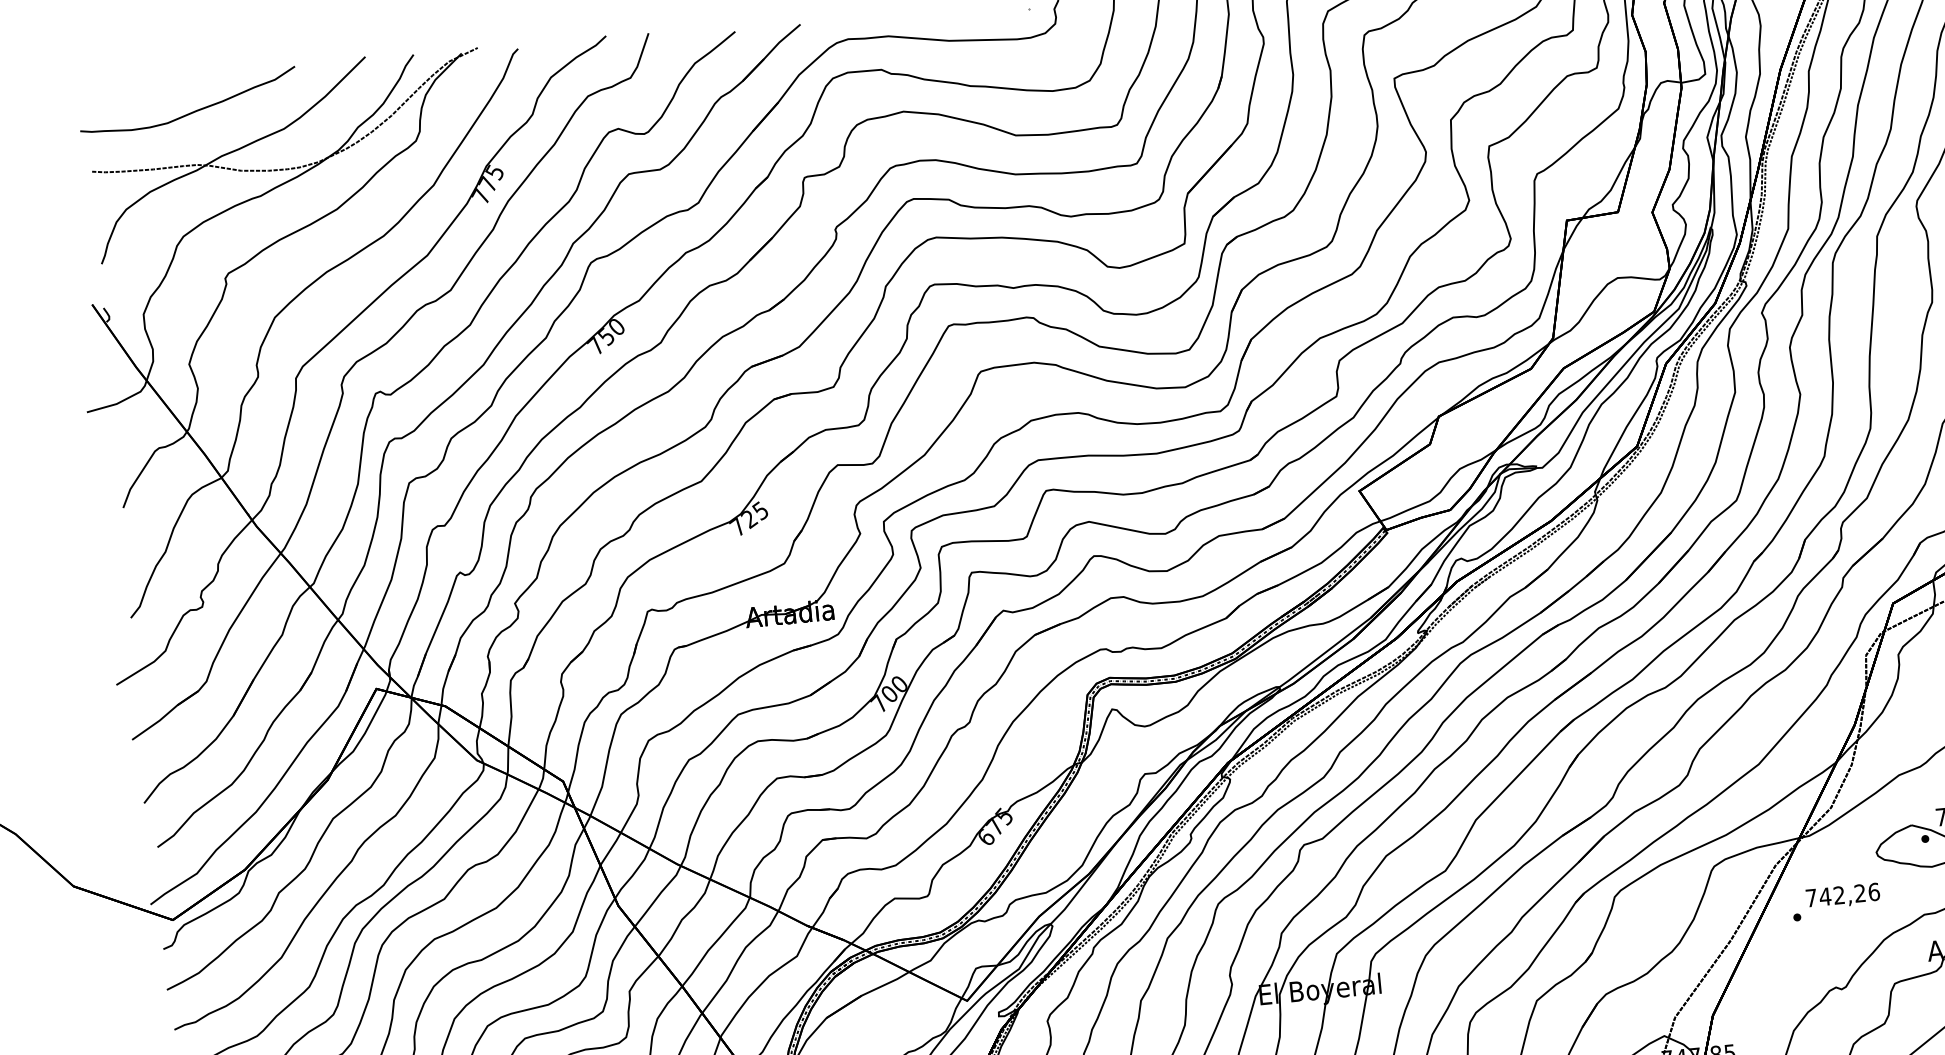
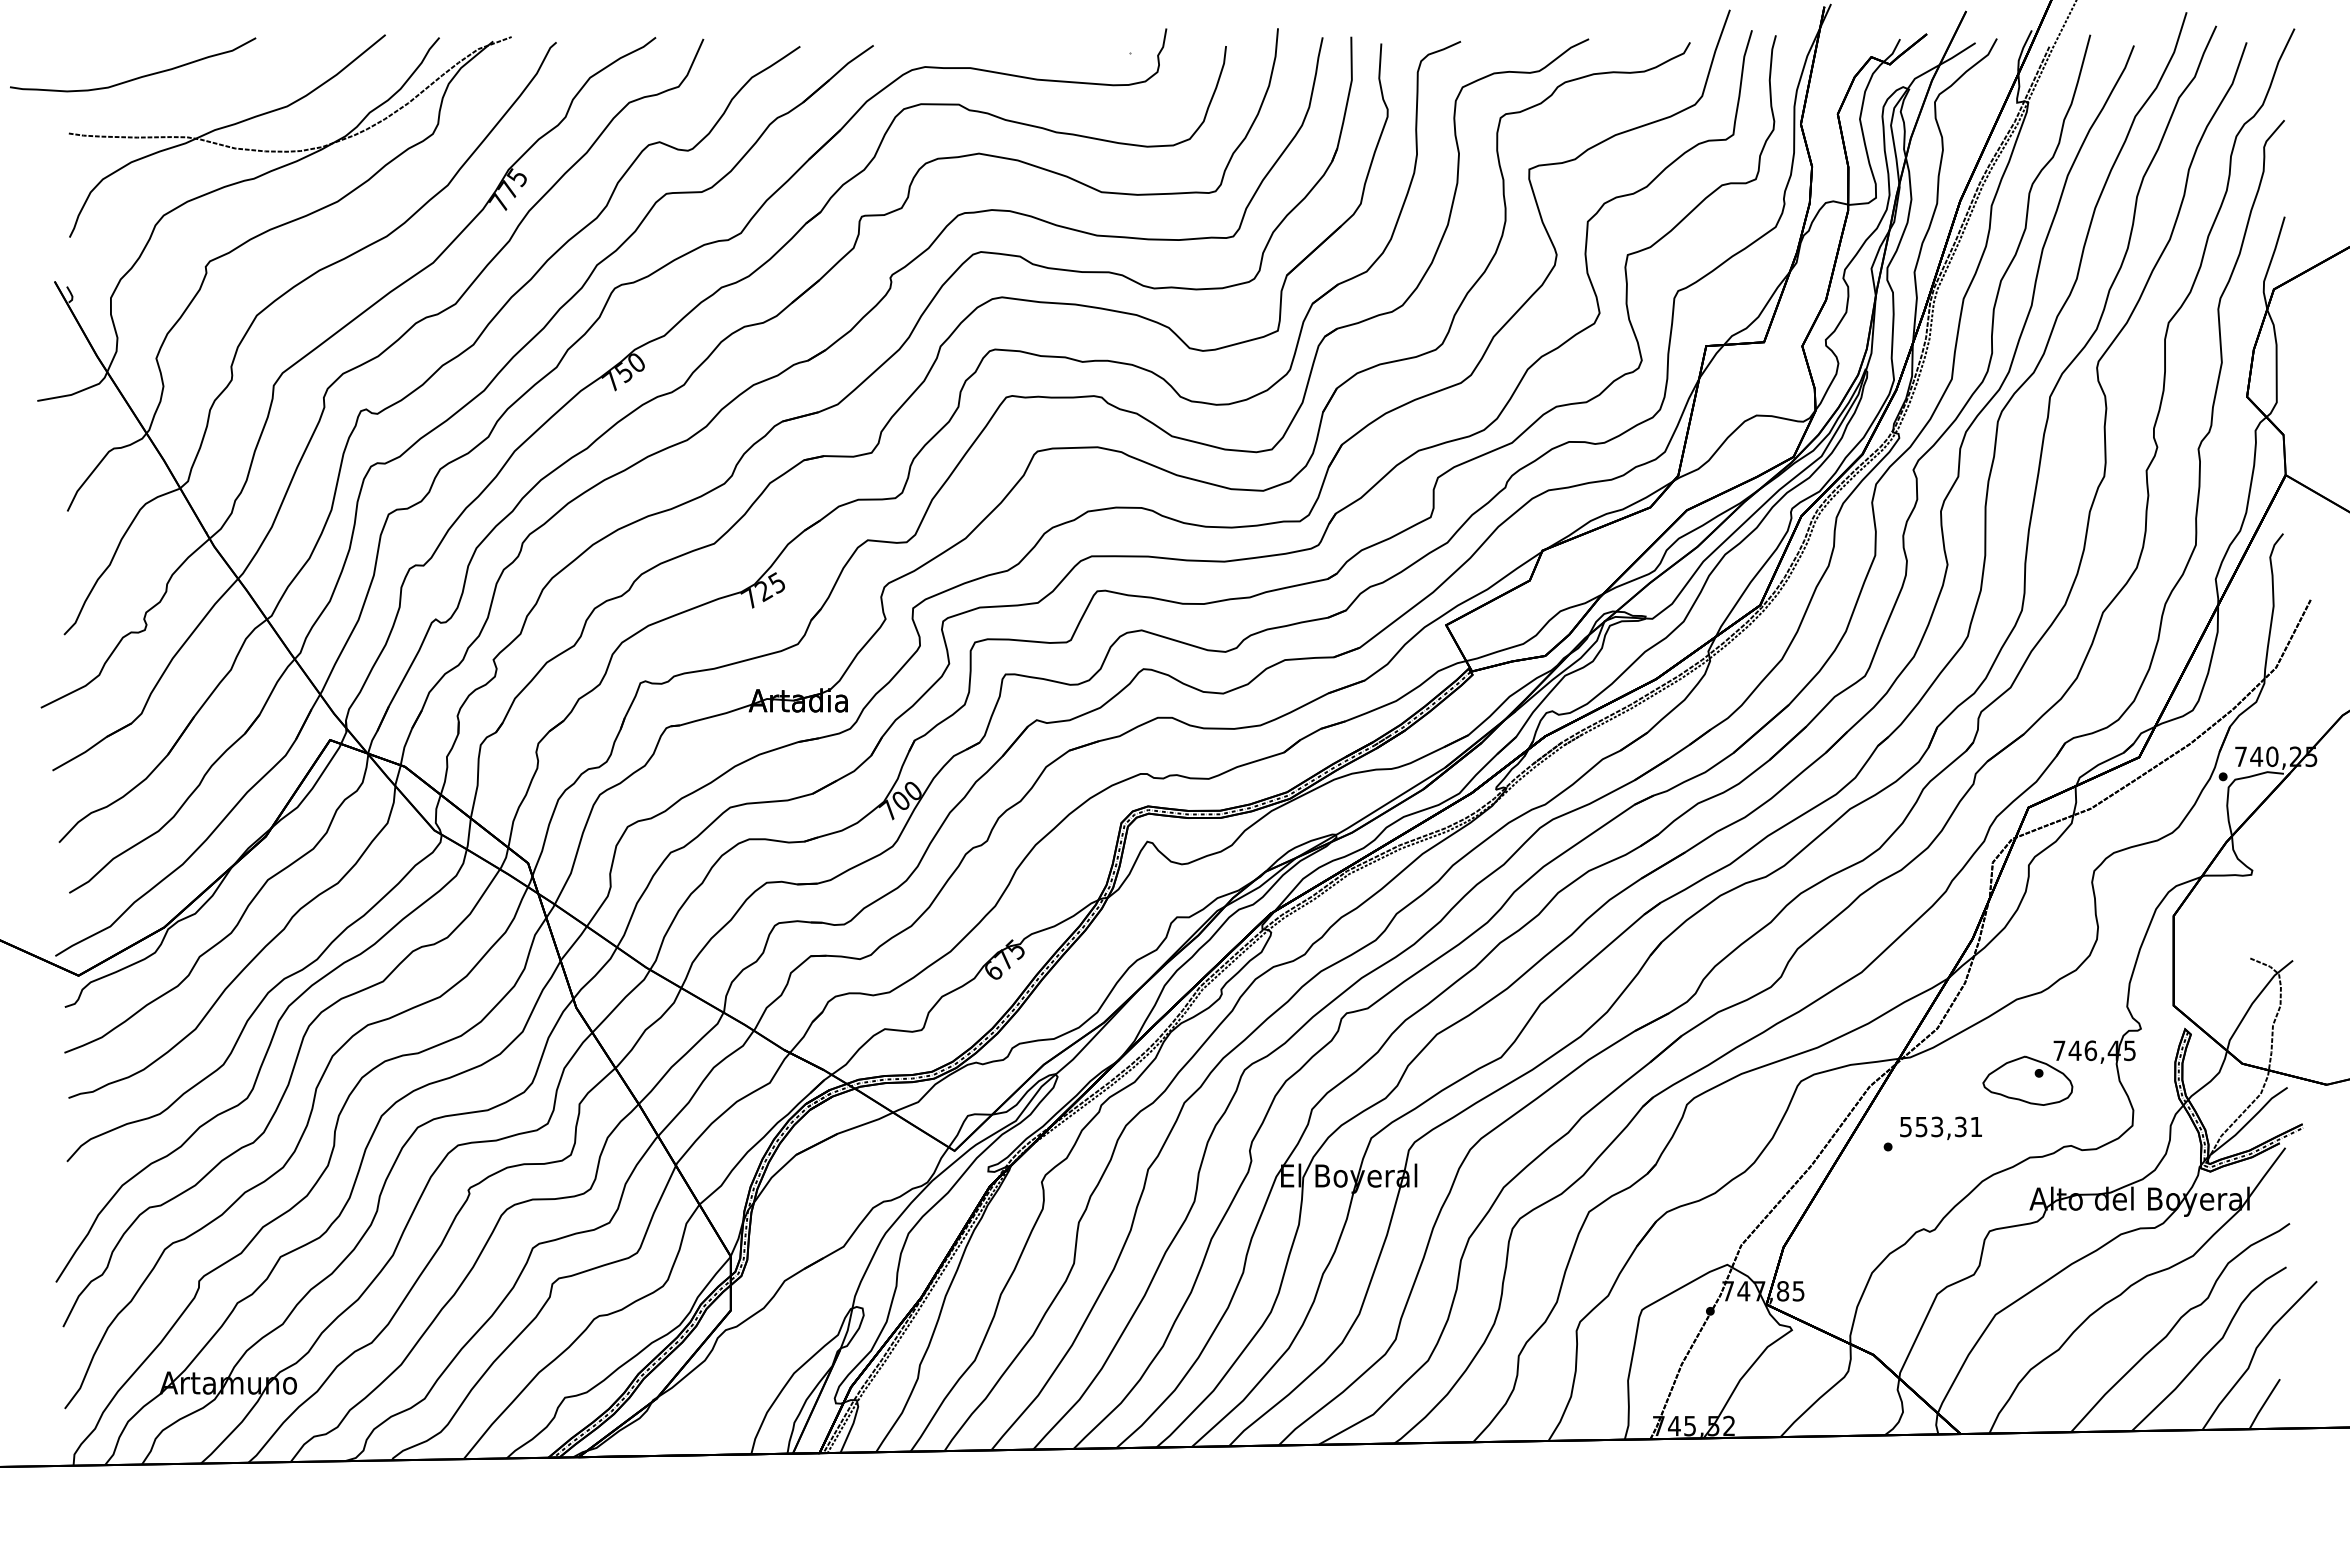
curve: (191, 111) -> (136, 77), moved
text: (1843, 894) -> (1941, 1126), 742,26 -> 553,31

